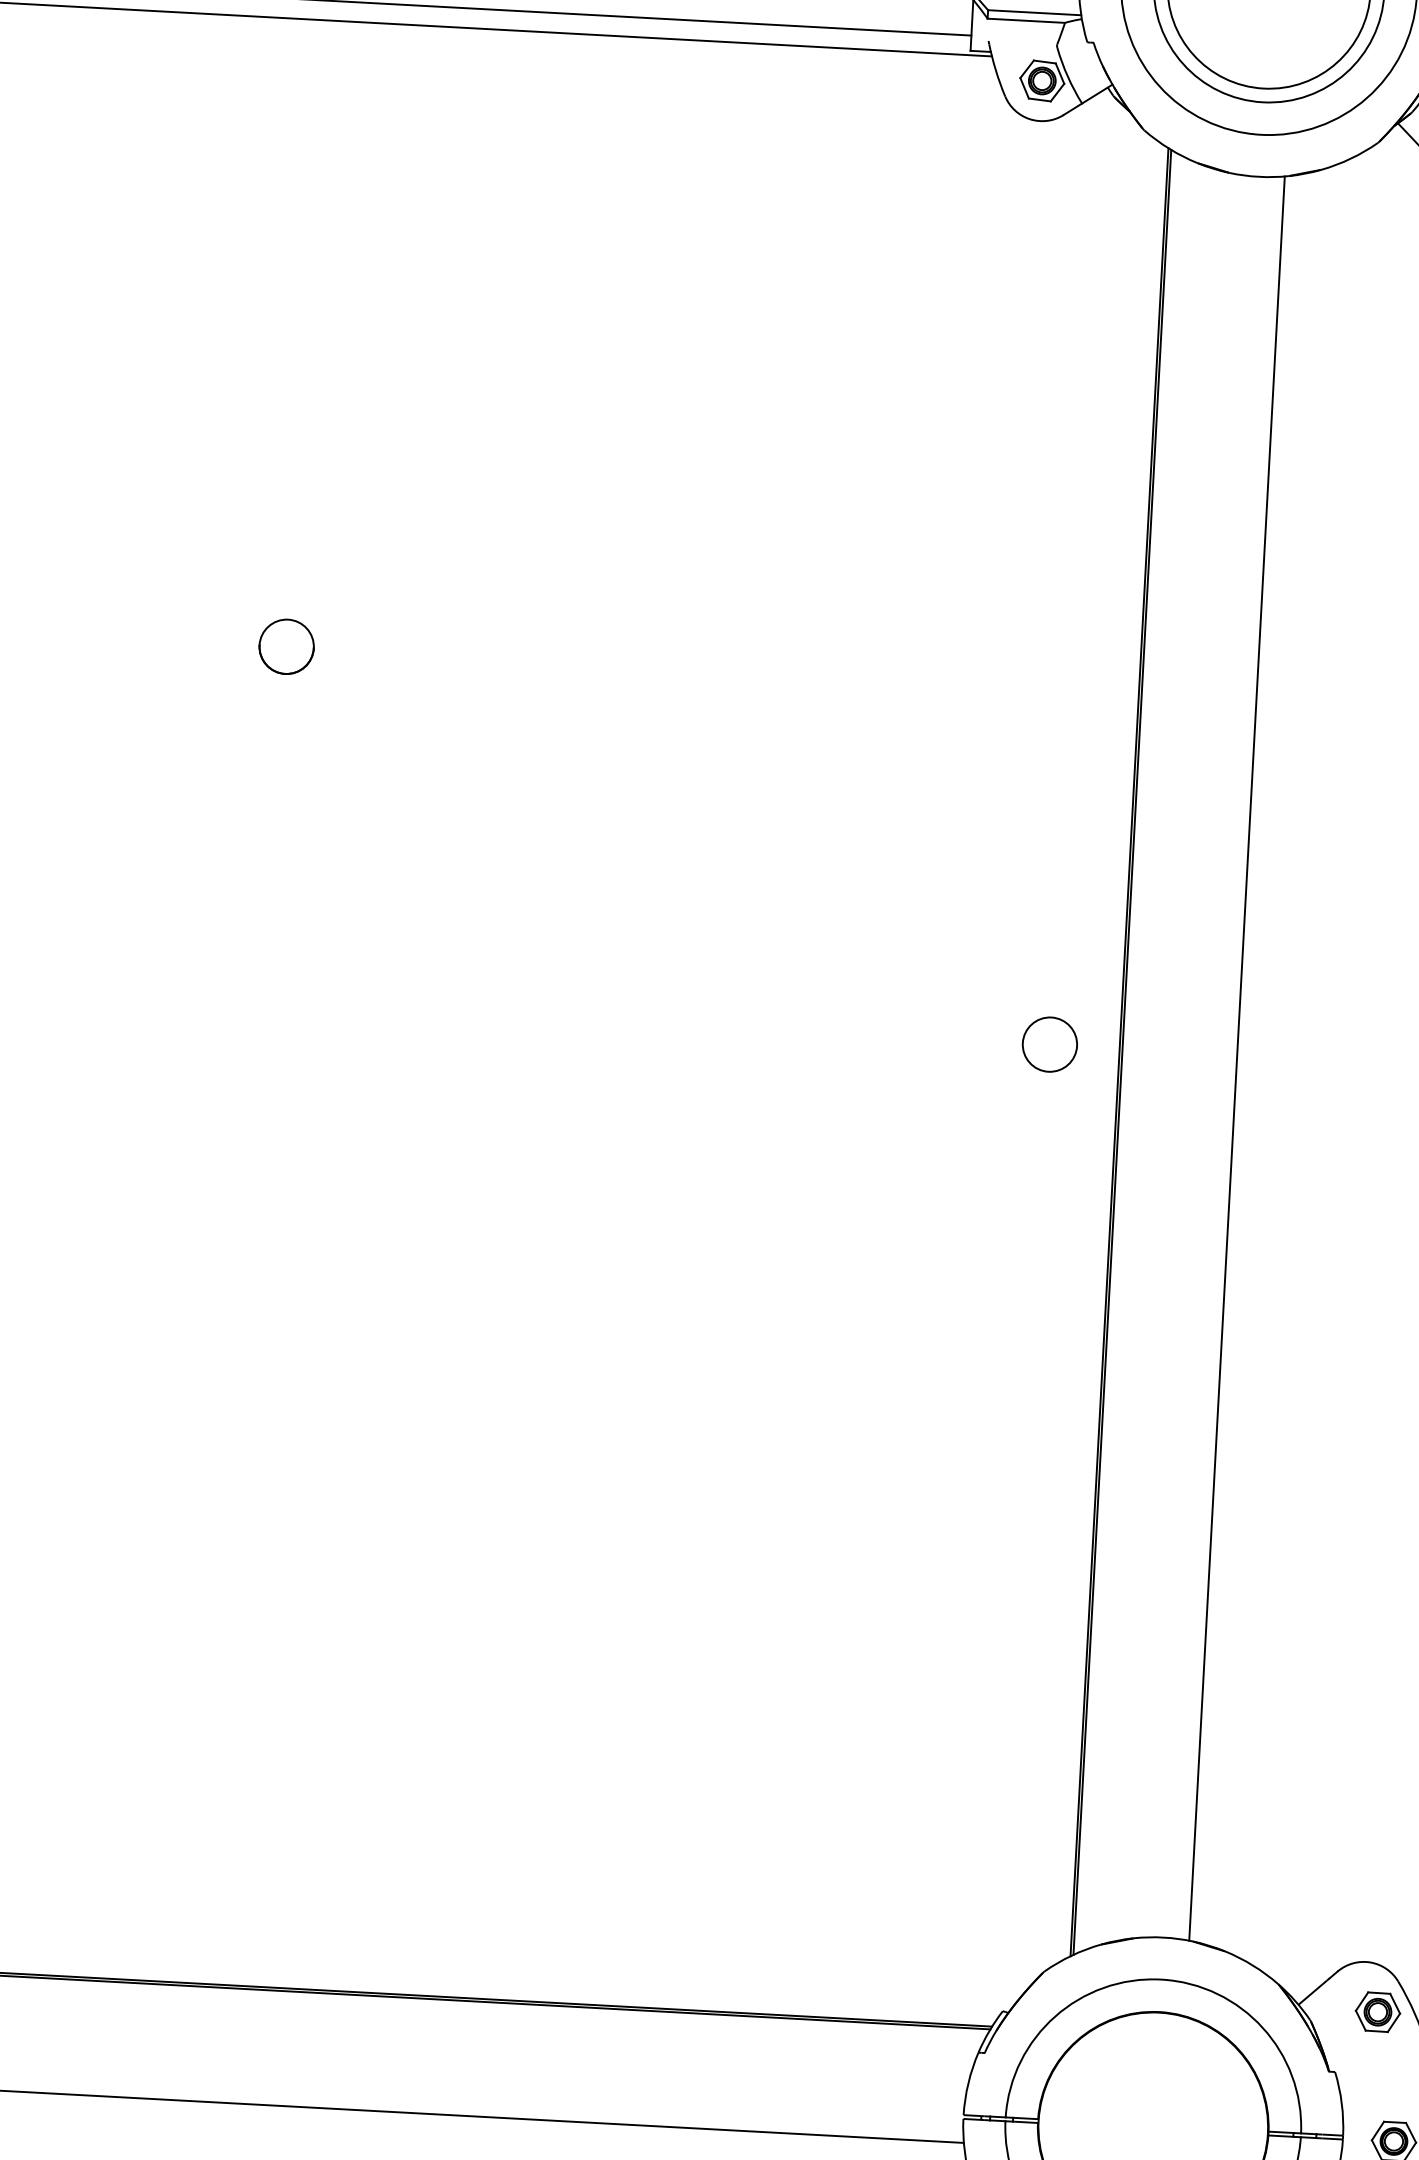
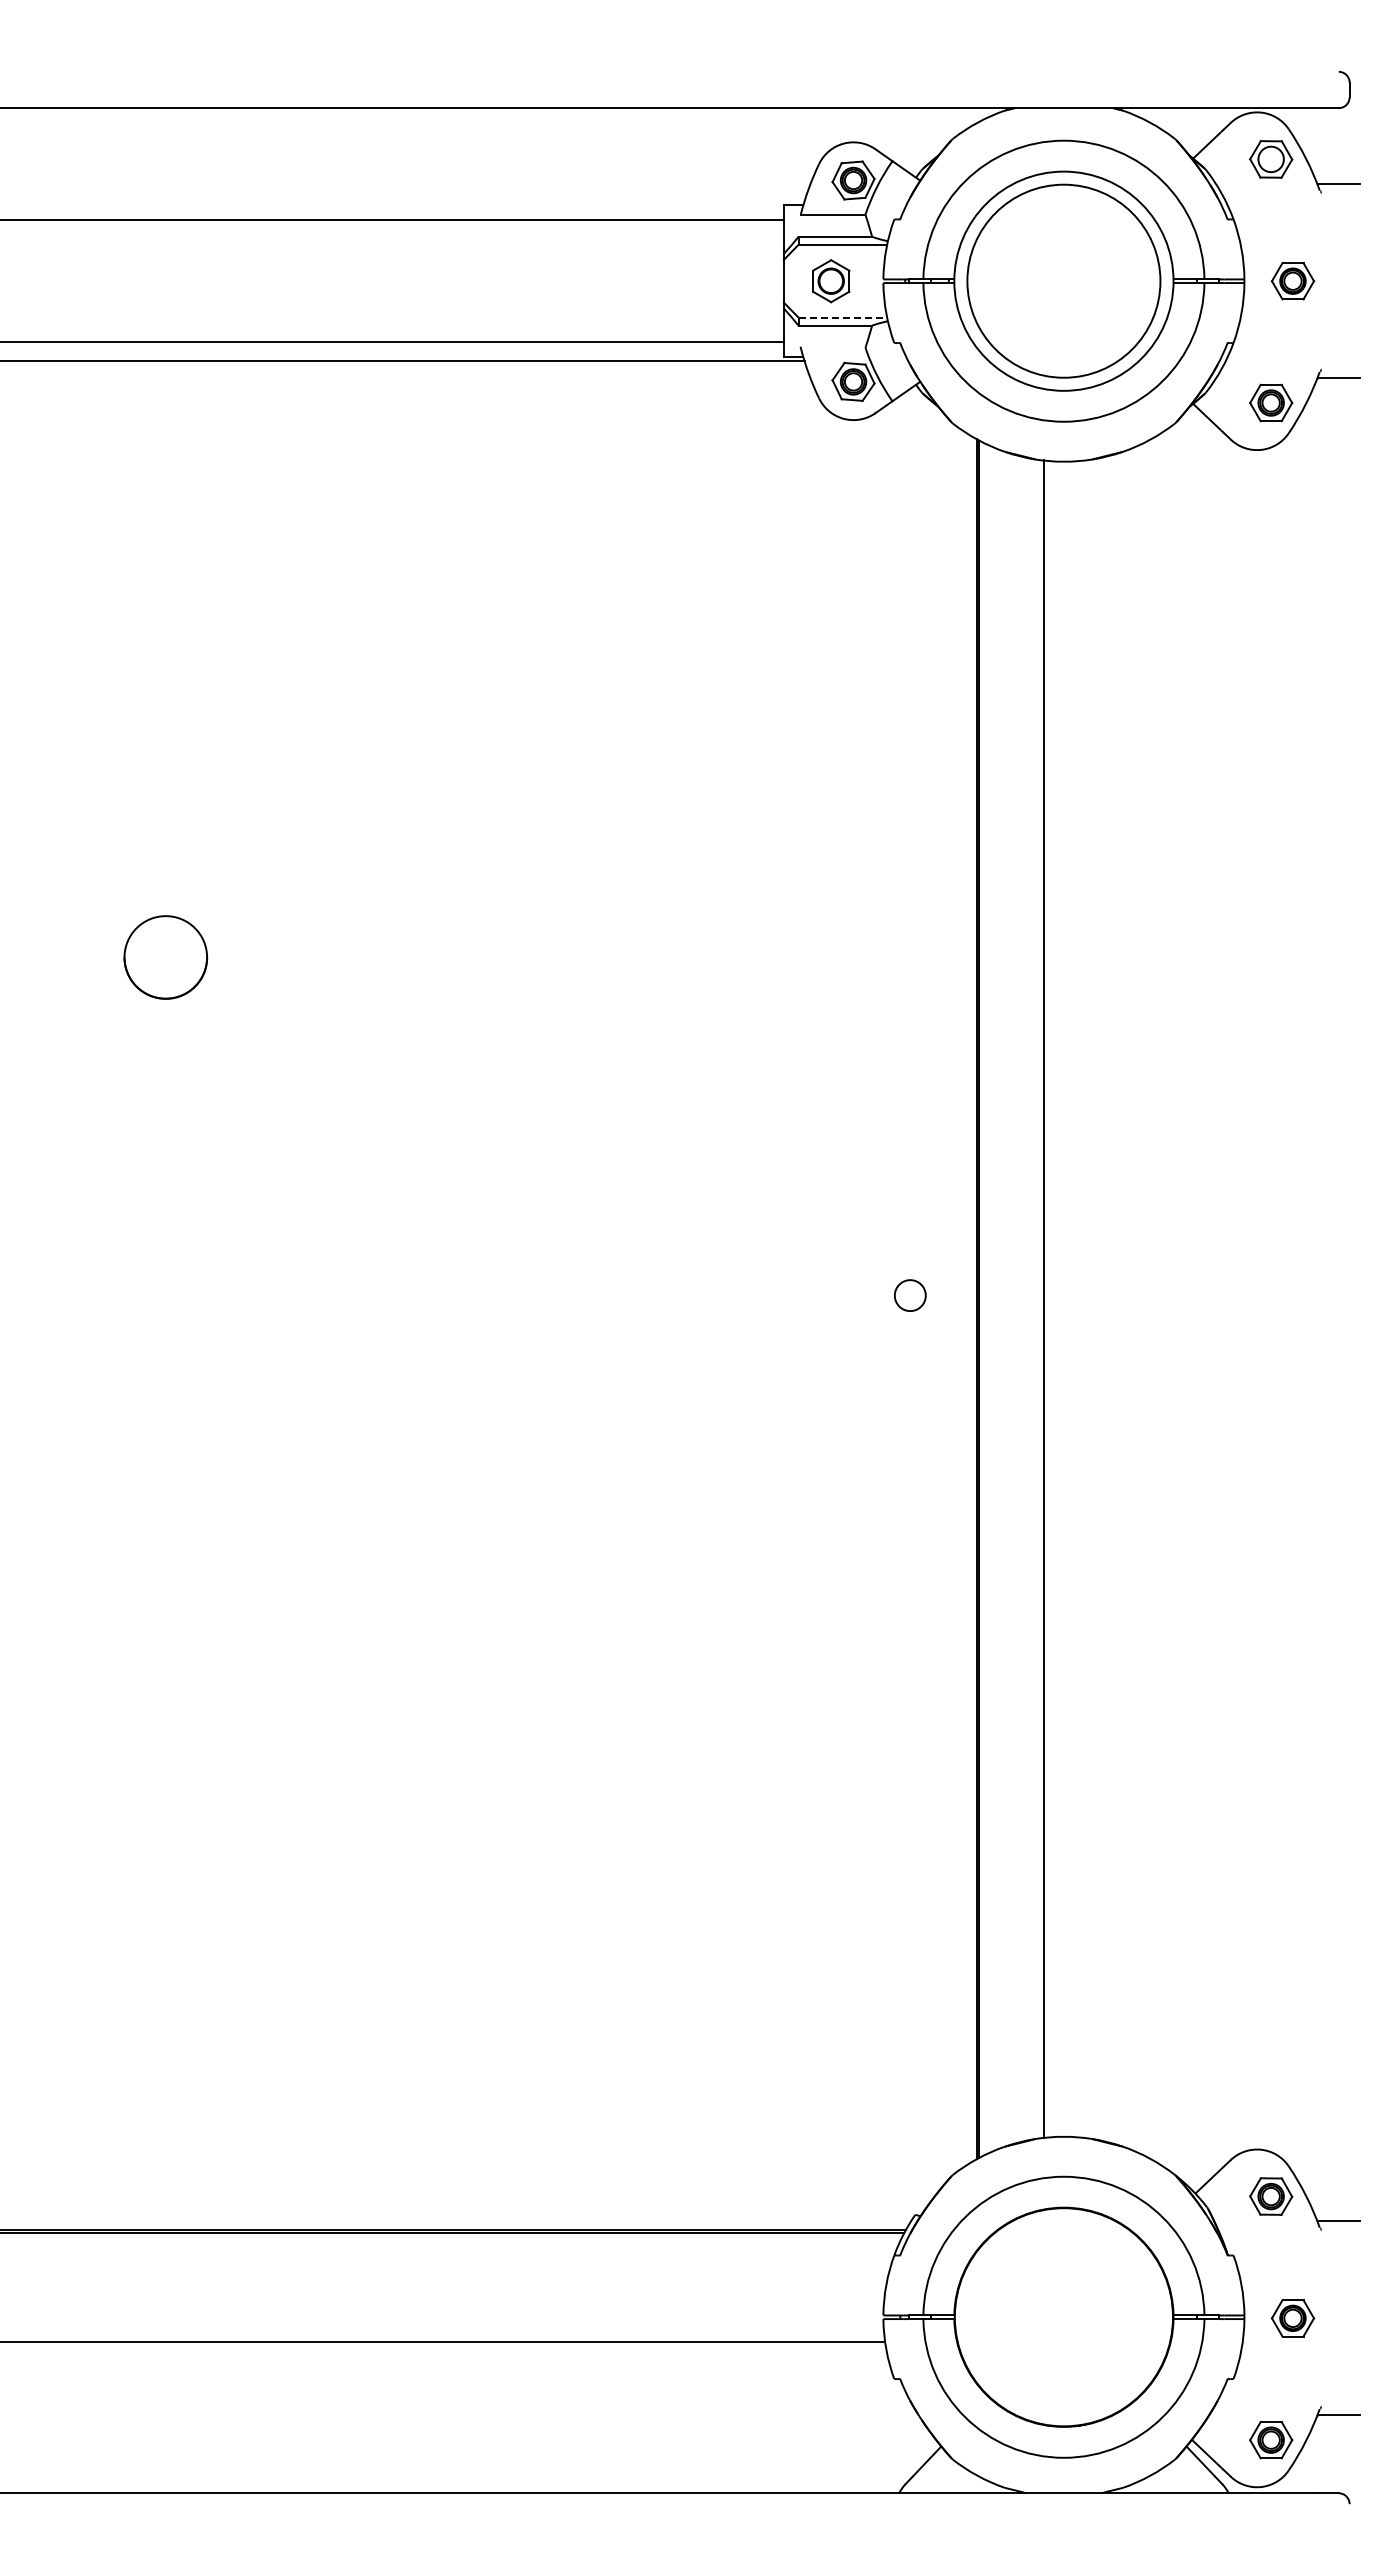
line: (1035, 12) -> (843, 317), solid -> dashed
part: (286, 646) -> (165, 957), size x1.6
circle: (1050, 1044) -> (910, 1295), size x0.6
line: (1237, 1058) -> (1044, 1299), moved

